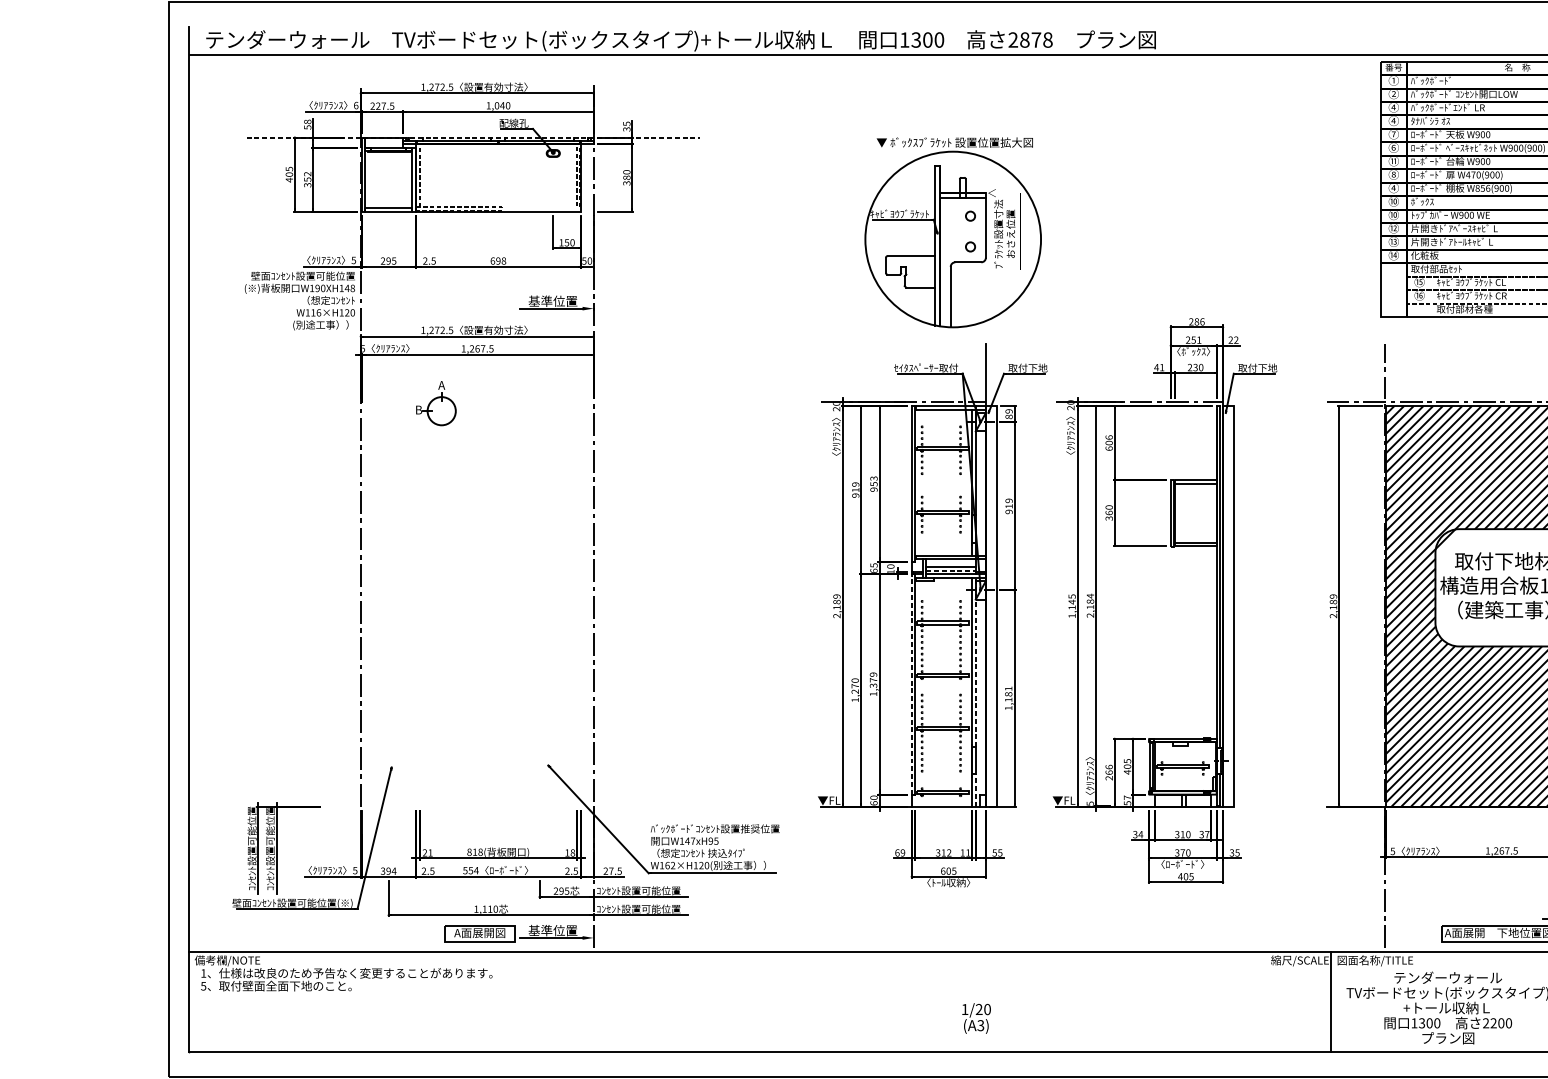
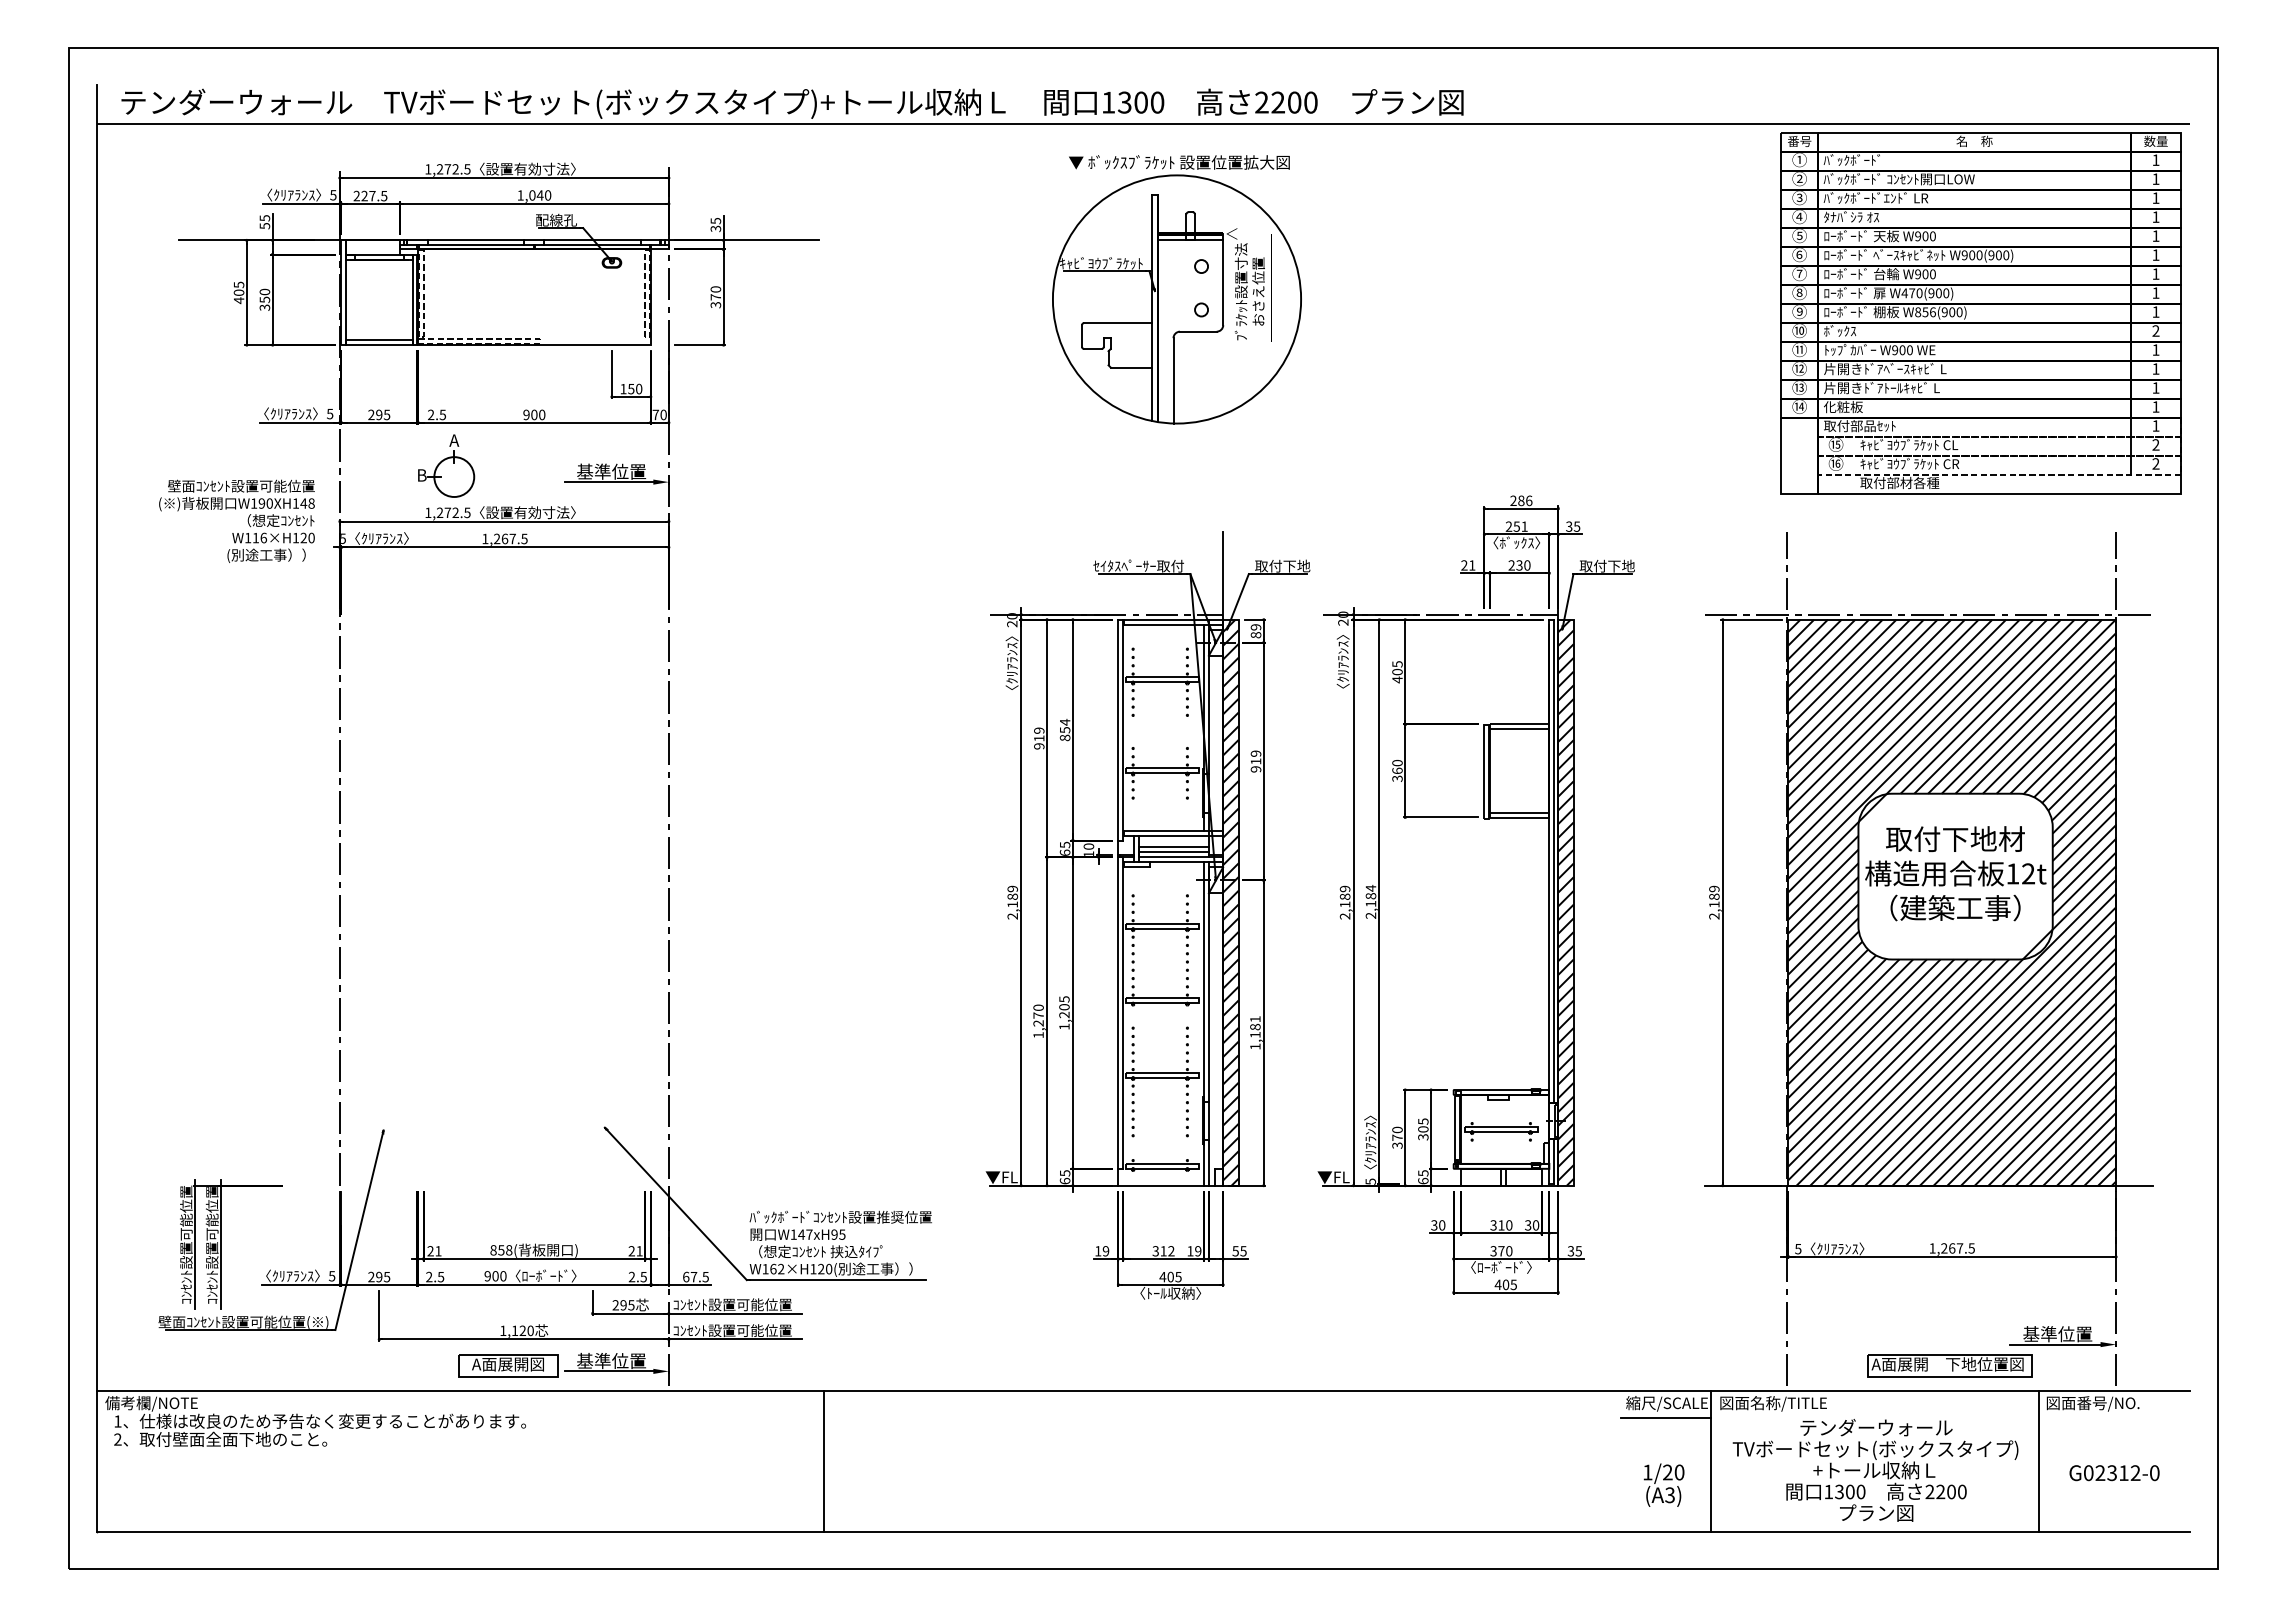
text: (1036, 39) -> (1294, 102), 2878 -> 2200
text: (356, 105) -> (333, 195), 6 -> 5
text: (1393, 107) -> (1799, 197), ④ -> ③
text: (307, 122) -> (264, 218), 58 -> 55
text: (1393, 134) -> (1799, 235), ⑦ -> ⑤
line: (473, 137) -> (499, 240), dashed -> solid
text: (1393, 160) -> (1798, 273), ⑪ -> ⑦
text: (307, 173) -> (264, 291), 352 -> 350
text: (626, 177) -> (715, 297), 380 -> 370
text: (1393, 187) -> (1799, 311), ④ -> ⑨
text: (1393, 214) -> (1799, 349), ⑩ -> ⑪
part: (952, 232) -> (1176, 289), moved
text: (498, 260) -> (534, 414), 698 -> 900
text: (584, 260) -> (655, 414), 50 -> 70
text: (299, 300) -> (236, 520), moved
text: (1233, 340) -> (1573, 526), 22 -> 35
text: (1155, 367) -> (1463, 565), 41 -> 21
part: (436, 403) -> (446, 465), moved
text: (1109, 443) -> (1397, 672), 606 -> 405
text: (873, 484) -> (1064, 730), 953 -> 854
line: (951, 570) -> (1174, 852), dashed -> solid
hatch: (991, 606) -> (1230, 902), added
text: (1071, 606) -> (1344, 902), 1,145 -> 2,189
hatch: (1228, 606) -> (1565, 902), added
line: (975, 662) -> (1208, 982), dashed -> solid
text: (873, 680) -> (1064, 1007), 1,379 -> 1,205
line: (911, 684) -> (1118, 1013), dashed -> solid
text: (1127, 771) -> (1423, 1136), 405 -> 305
text: (1109, 772) -> (1397, 1137), 266 -> 370
line: (975, 790) -> (1208, 1162), dashed -> solid
text: (873, 797) -> (1064, 1173), 60 -> 65
text: (1127, 800) -> (1423, 1177), 57 -> 65
text: (1140, 834) -> (1441, 1225), 34 -> 30
text: (1206, 834) -> (1535, 1225), 37 -> 30
text: (475, 852) -> (501, 1250), 818( -> 858(
text: (569, 853) -> (635, 1251), 18 -> 21
text: (897, 853) -> (1098, 1251), 69 -> 19
text: (968, 853) -> (1198, 1251), 11 -> 19
text: (470, 870) -> (495, 1276), 554 -> 900
text: (606, 870) -> (686, 1276), 27.5 -> 67.5
text: (942, 870) -> (1162, 1276), 605 -> 405
text: (388, 871) -> (378, 1277), 394 -> 295
text: (489, 909) -> (522, 1330), 1,110 -> 1,120
line: (1298, 971) -> (1665, 1418), added
text: (203, 986) -> (117, 1439), 5 -> 2
line: (703, 1001) -> (823, 1461), added
text: (976, 1018) -> (1663, 1484), moved

